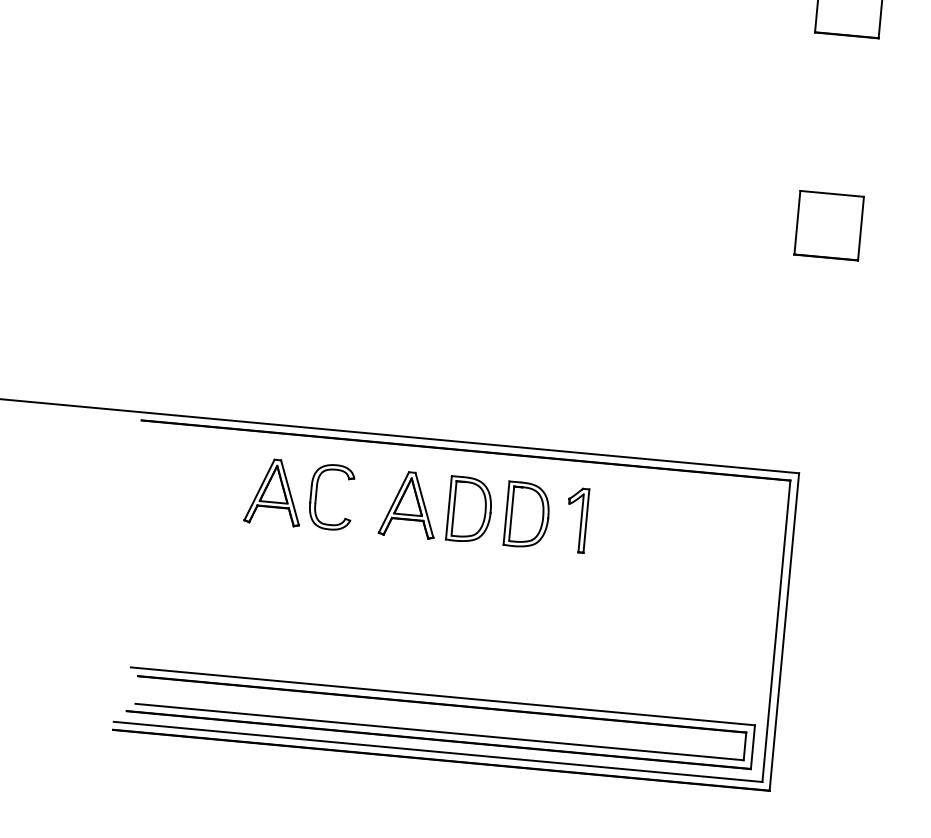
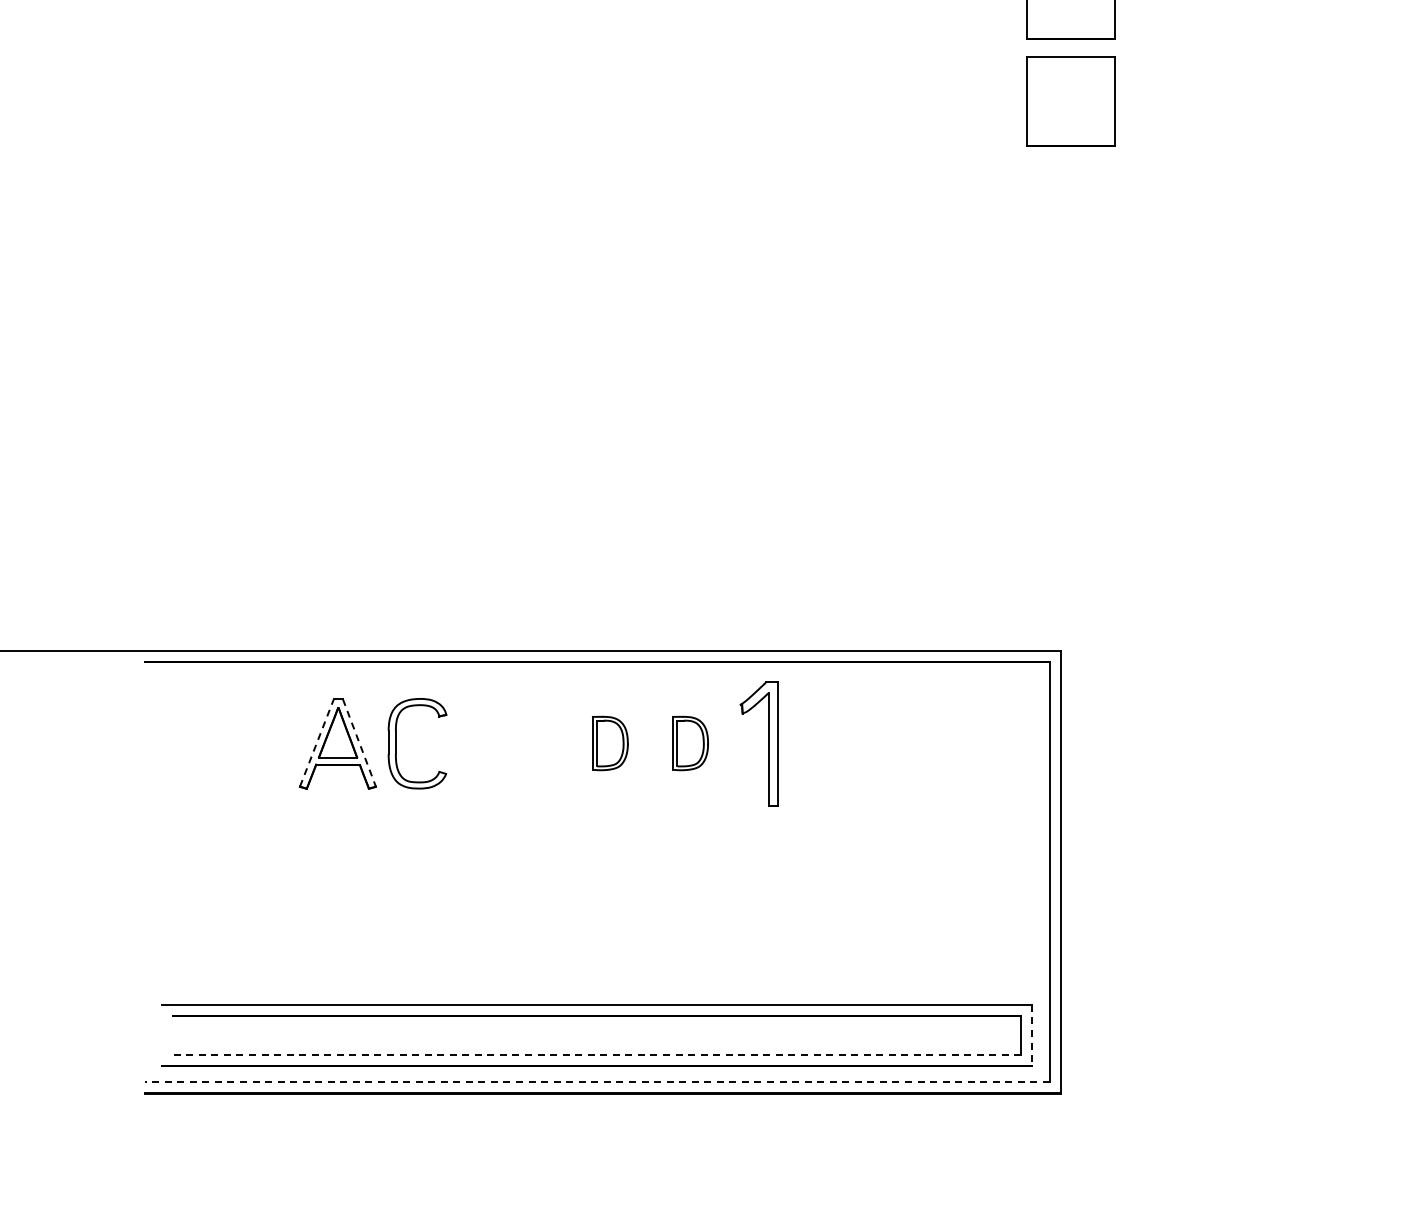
part: (828, 225) -> (1070, 101), moved
line: (259, 489) -> (316, 742), solid -> dashed
line: (290, 492) -> (359, 742), solid -> dashed
part: (409, 504) -> (525, 743), removed
part: (469, 509) -> (610, 743), size x0.6
part: (527, 515) -> (690, 743), size x0.6
part: (576, 519) -> (759, 743), size x1.4
line: (439, 731) -> (596, 1054), solid -> dashed
line: (753, 747) -> (1032, 1035), solid -> dashed
line: (437, 751) -> (596, 1082), solid -> dashed

